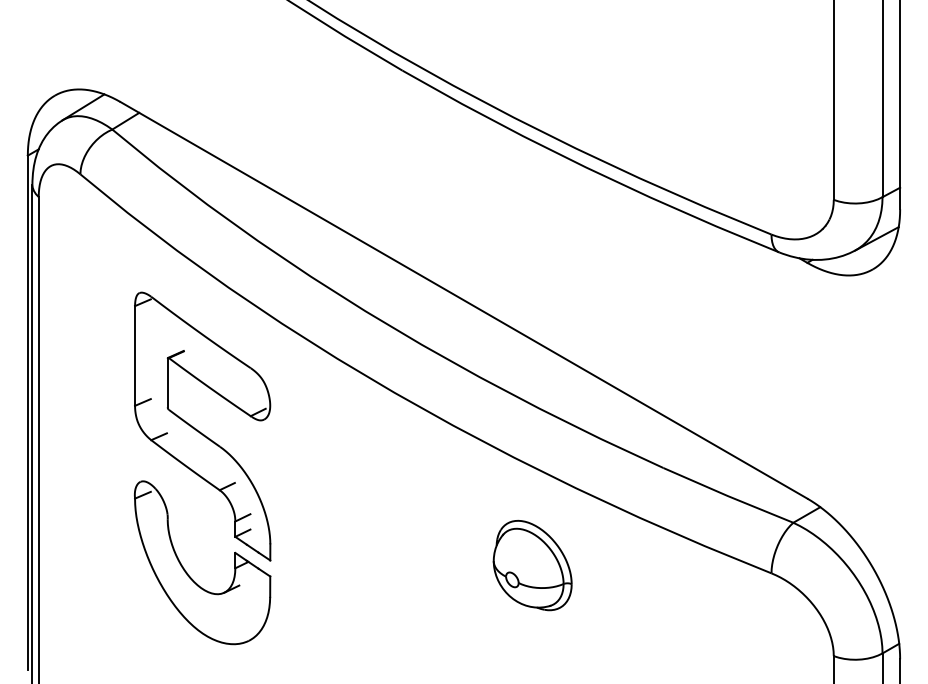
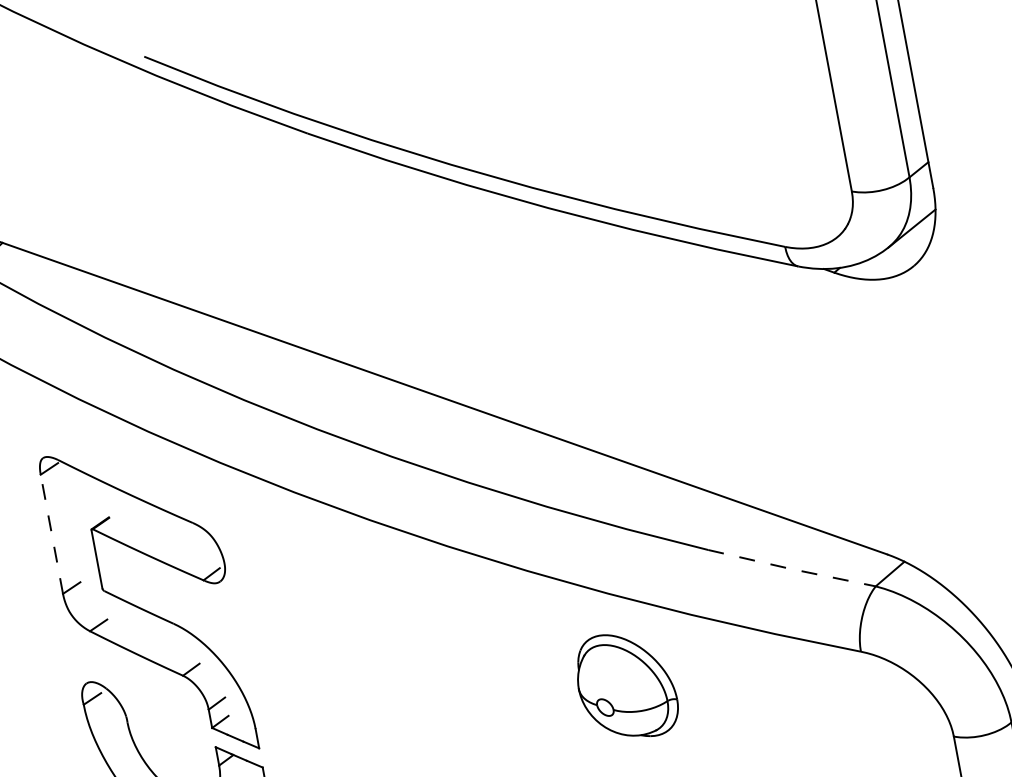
line: (135, 355) -> (52, 533), solid -> dashed
line: (727, 495) -> (790, 568), solid -> dashed
part: (532, 565) -> (626, 685), moved

